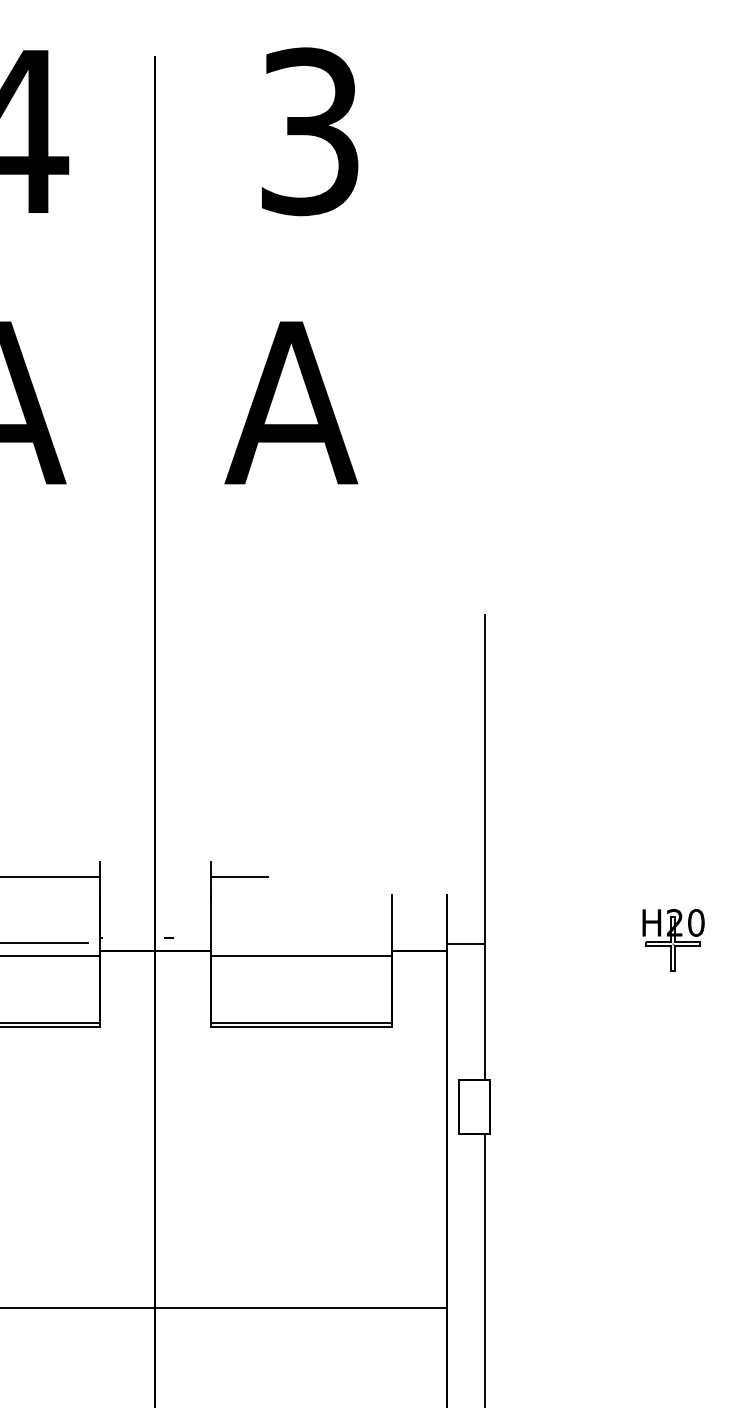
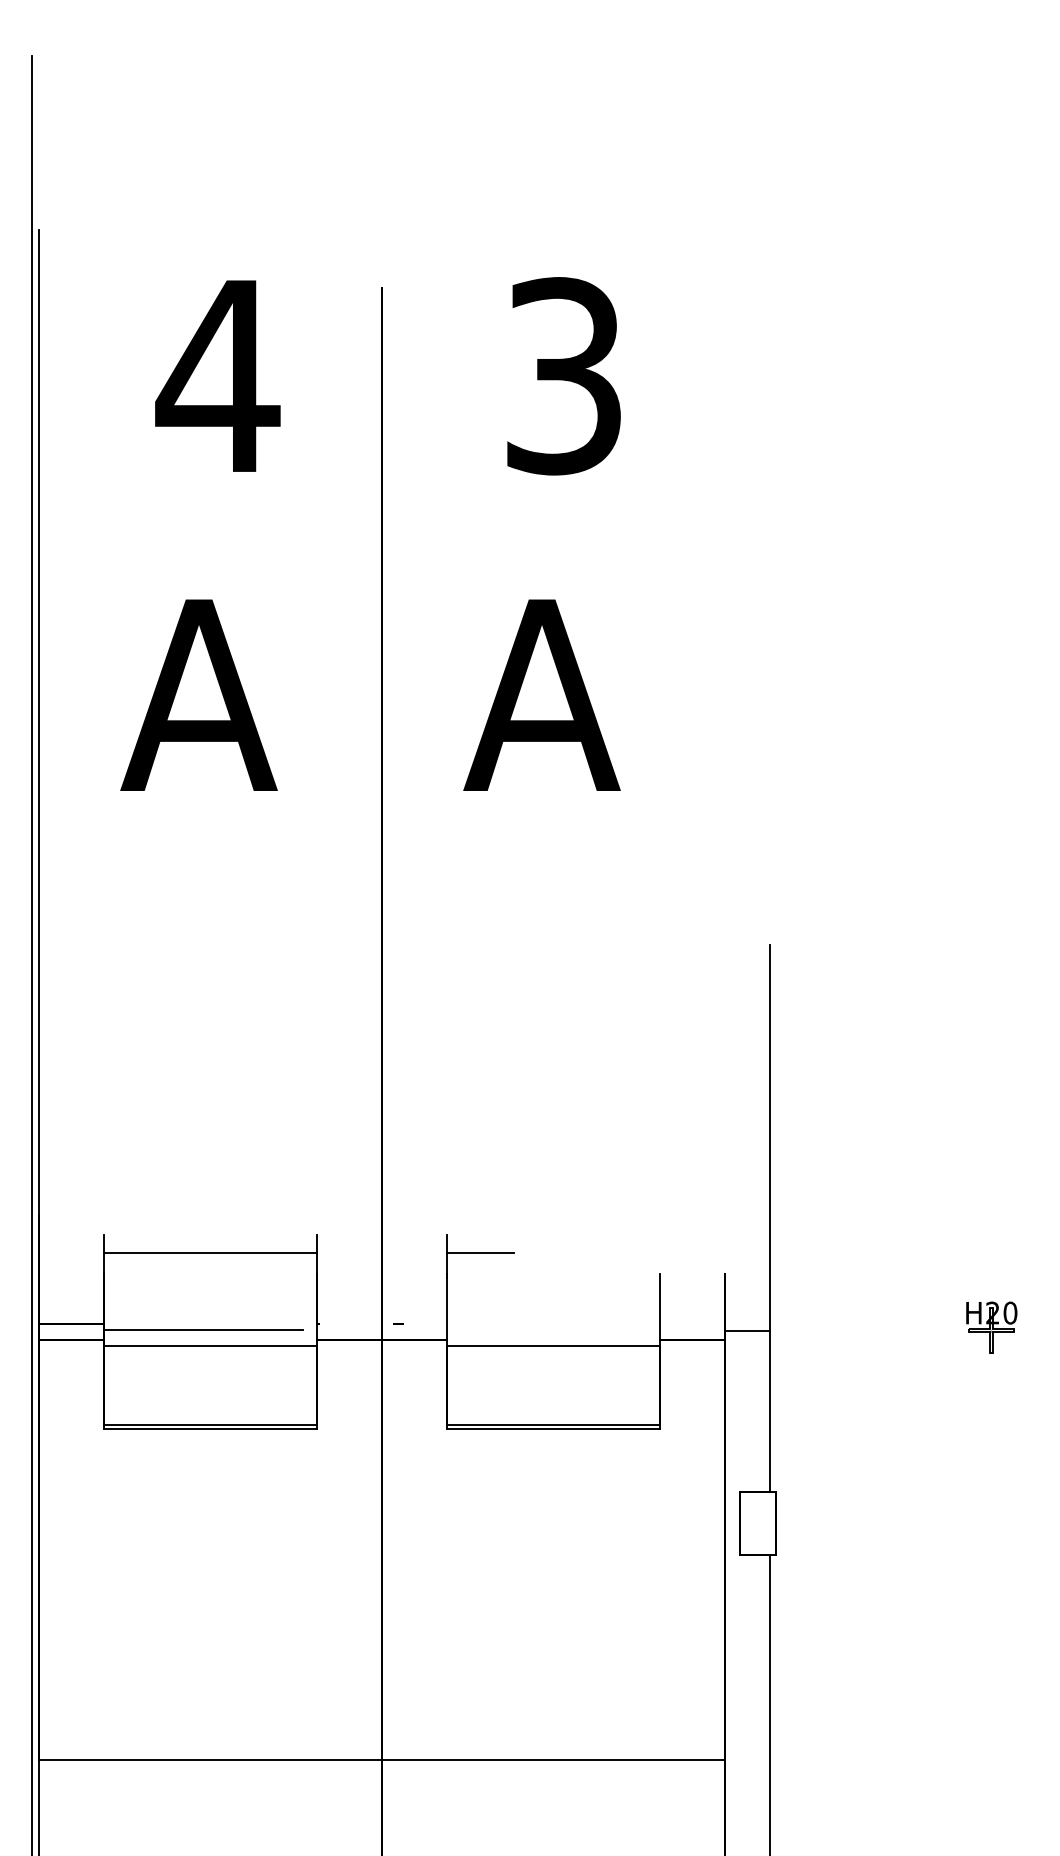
part: (673, 940) -> (991, 1327), size x0.7

